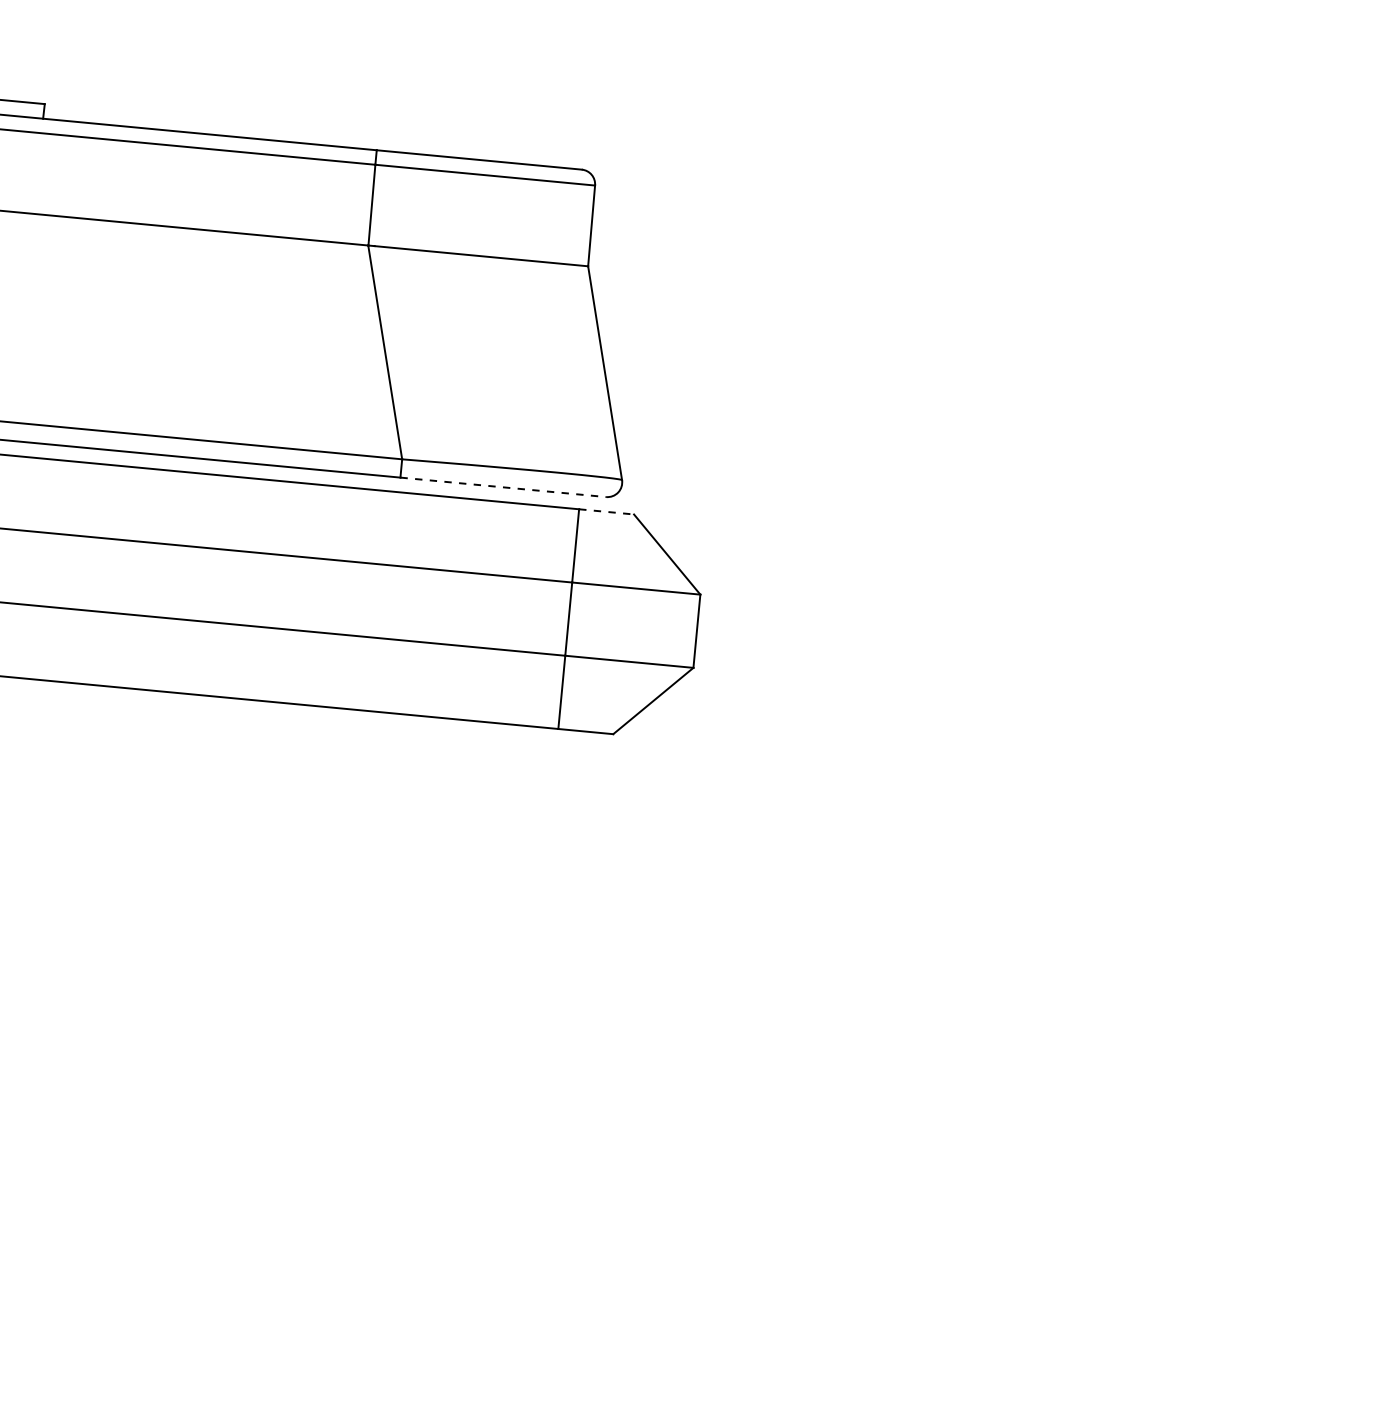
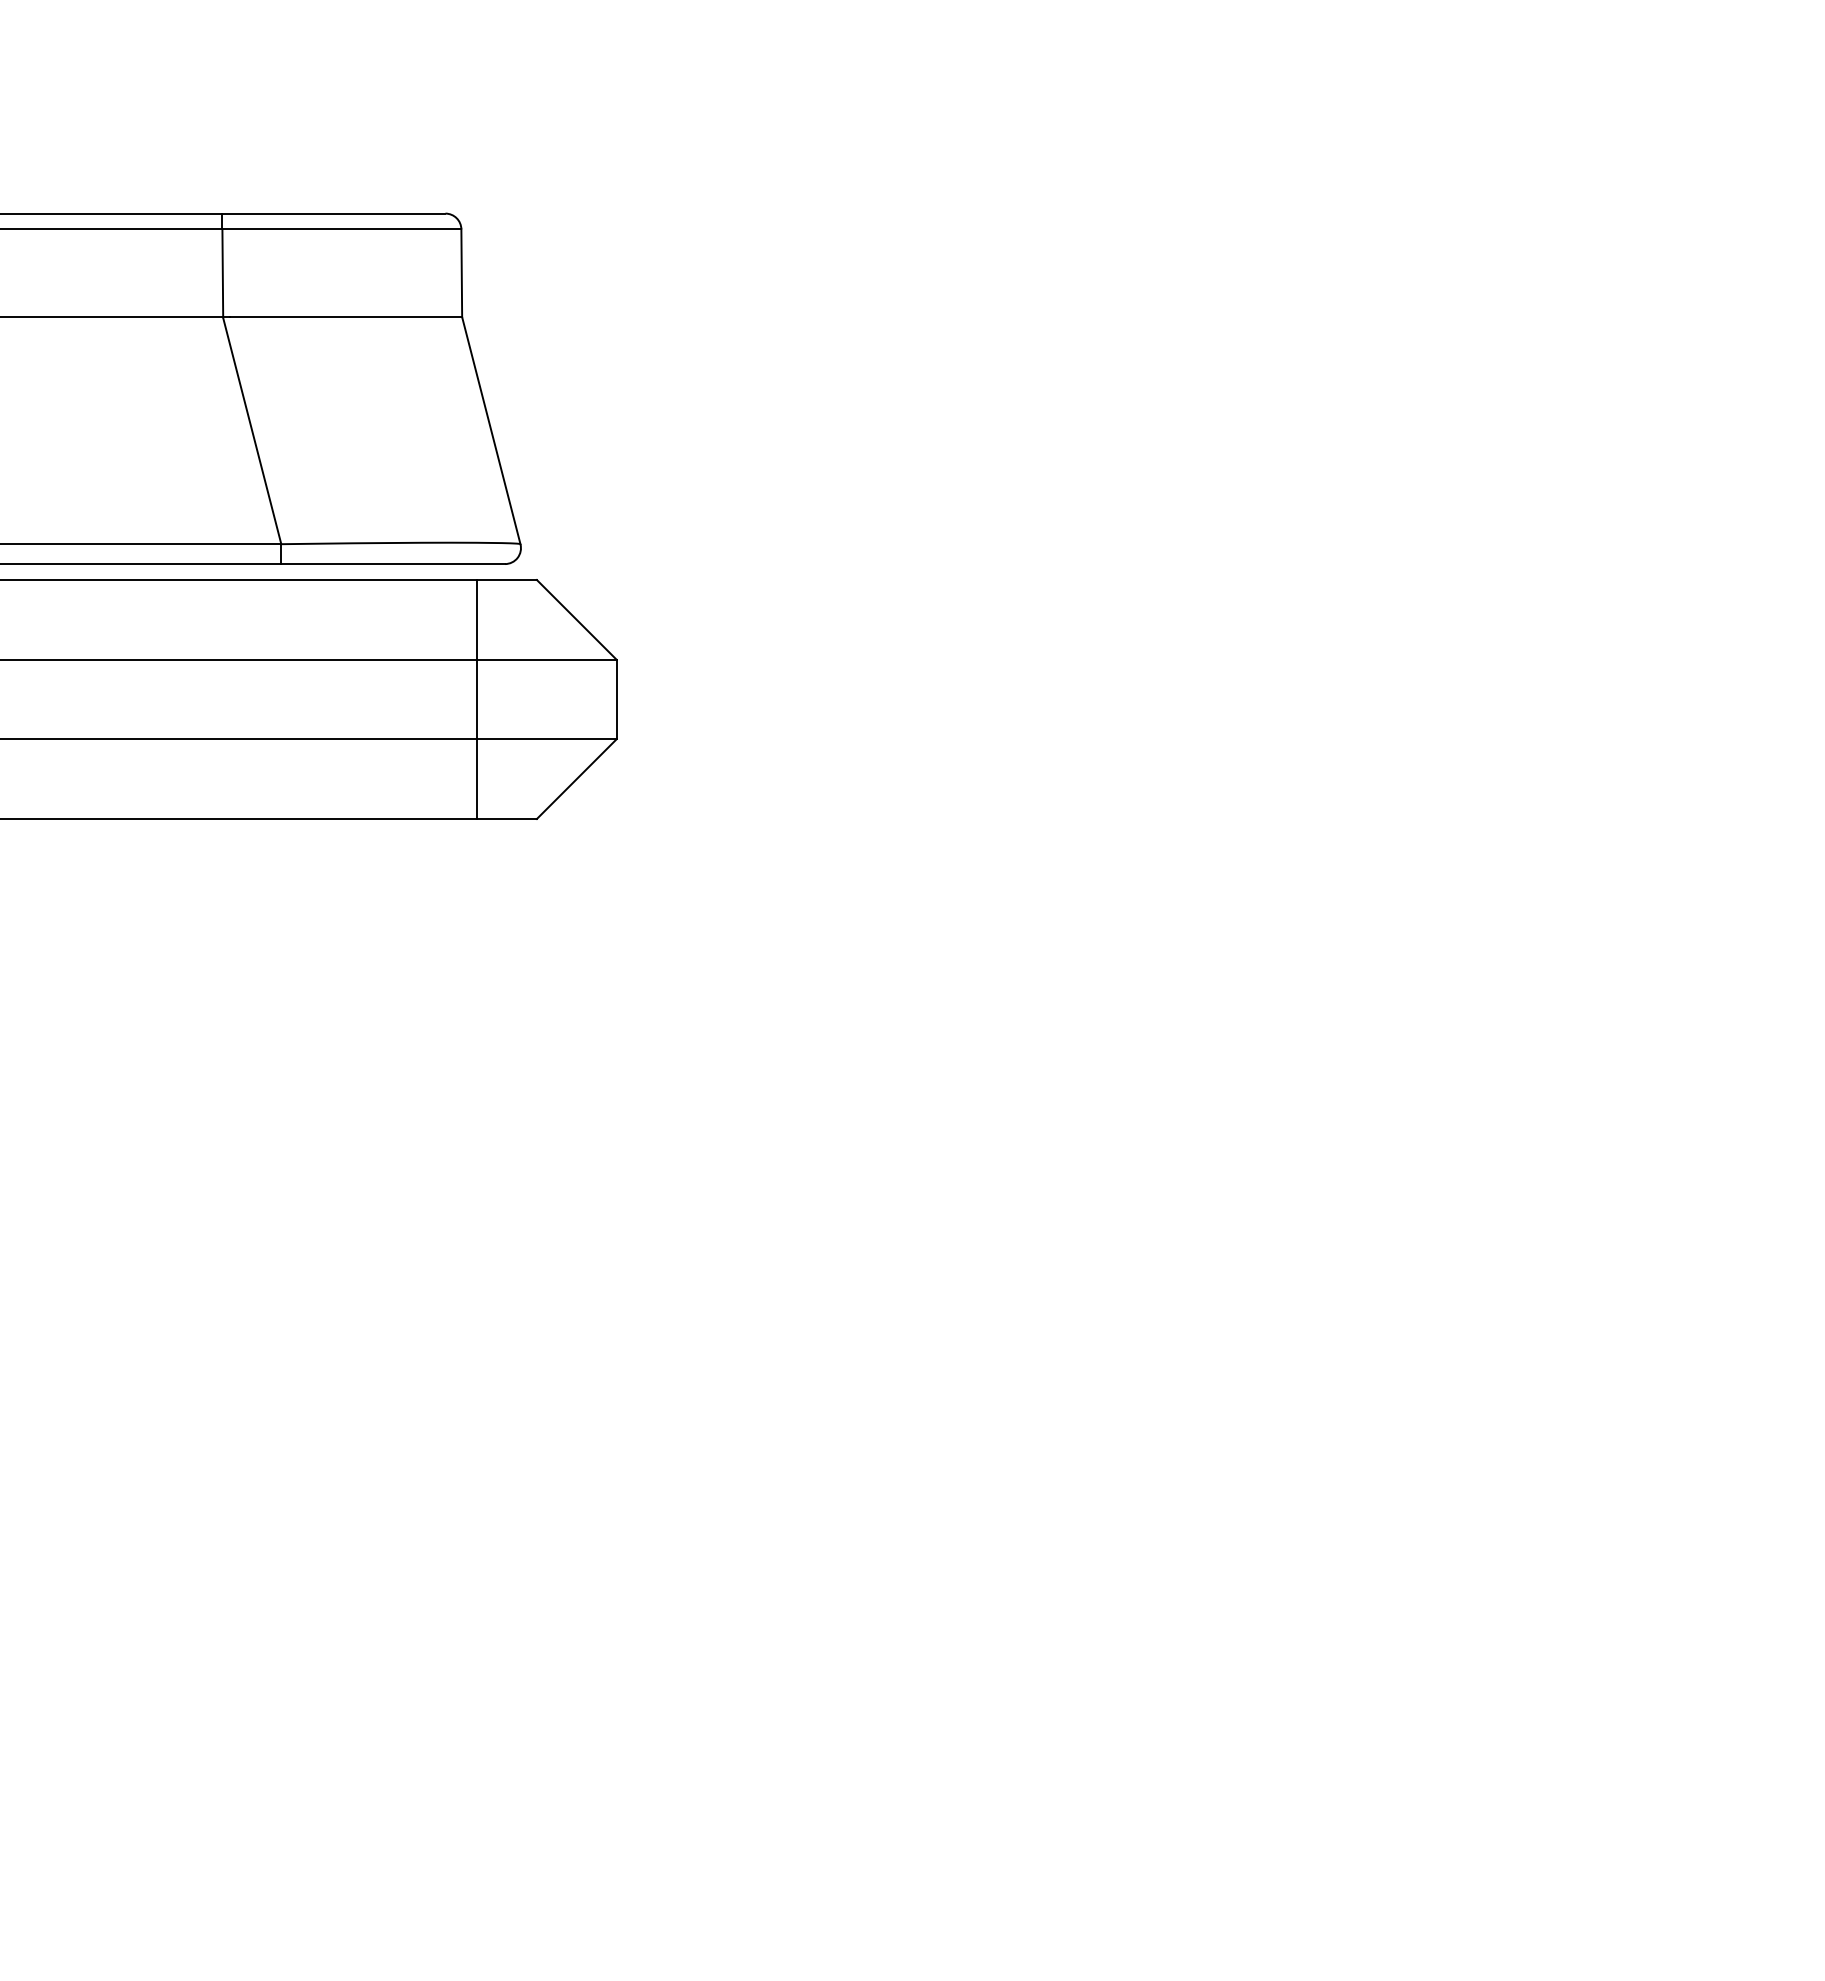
line: (503, 487) -> (393, 564), dashed -> solid
line: (606, 512) -> (507, 580), dashed -> solid

